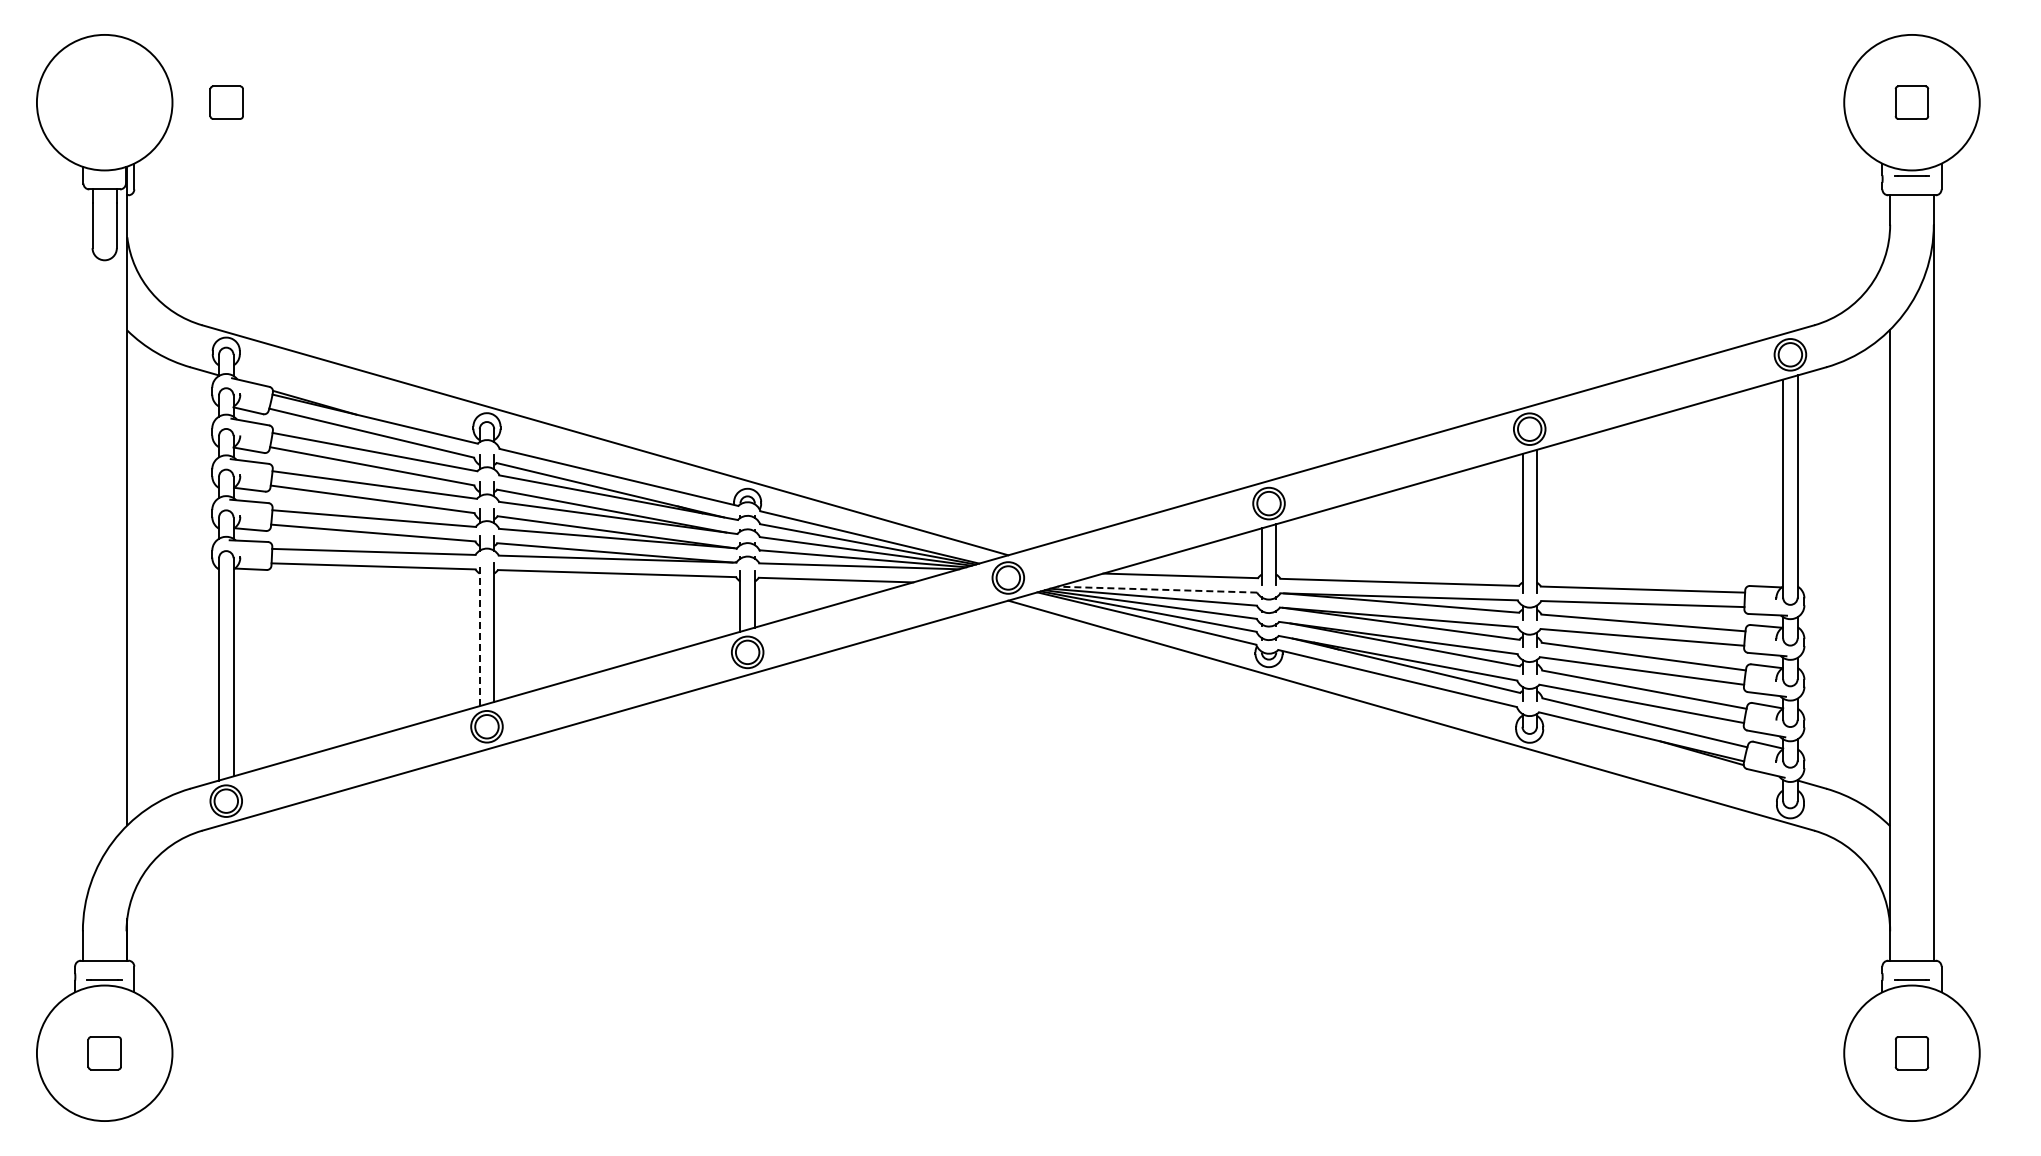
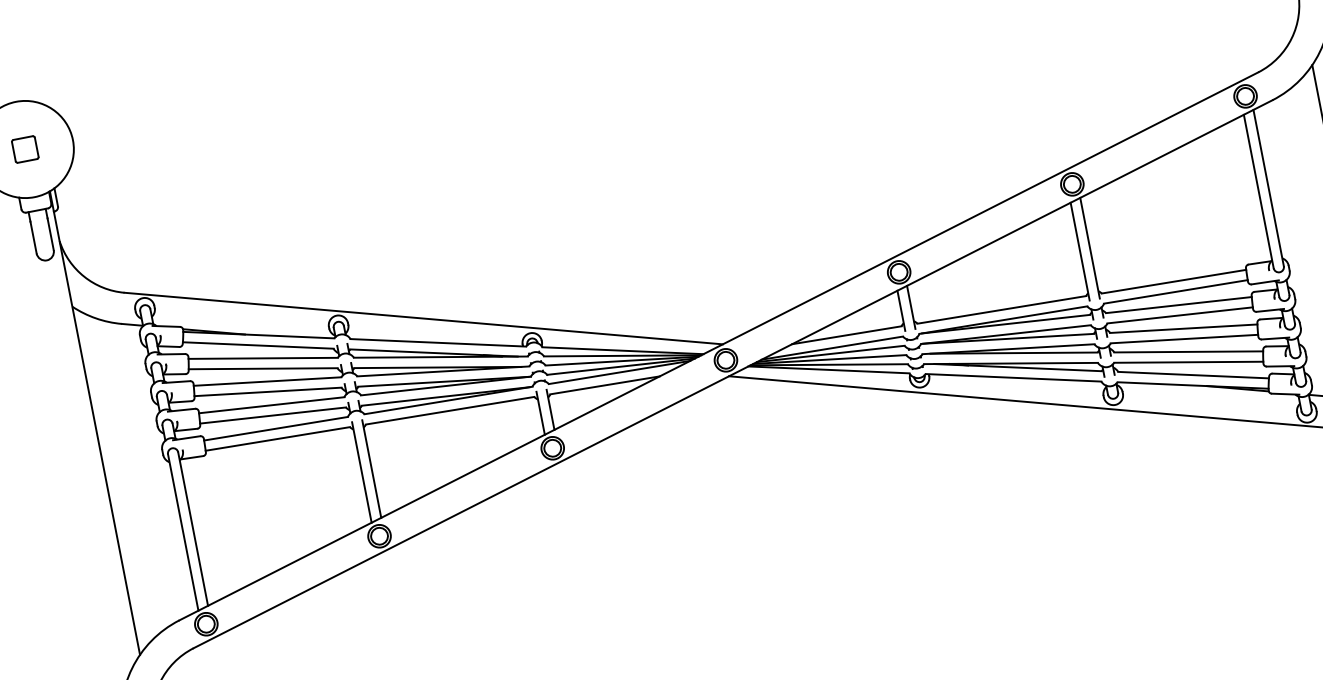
part: (226, 102) -> (25, 149), moved
line: (1157, 589) -> (832, 348), dashed -> solid
line: (479, 634) -> (361, 472), dashed -> solid

